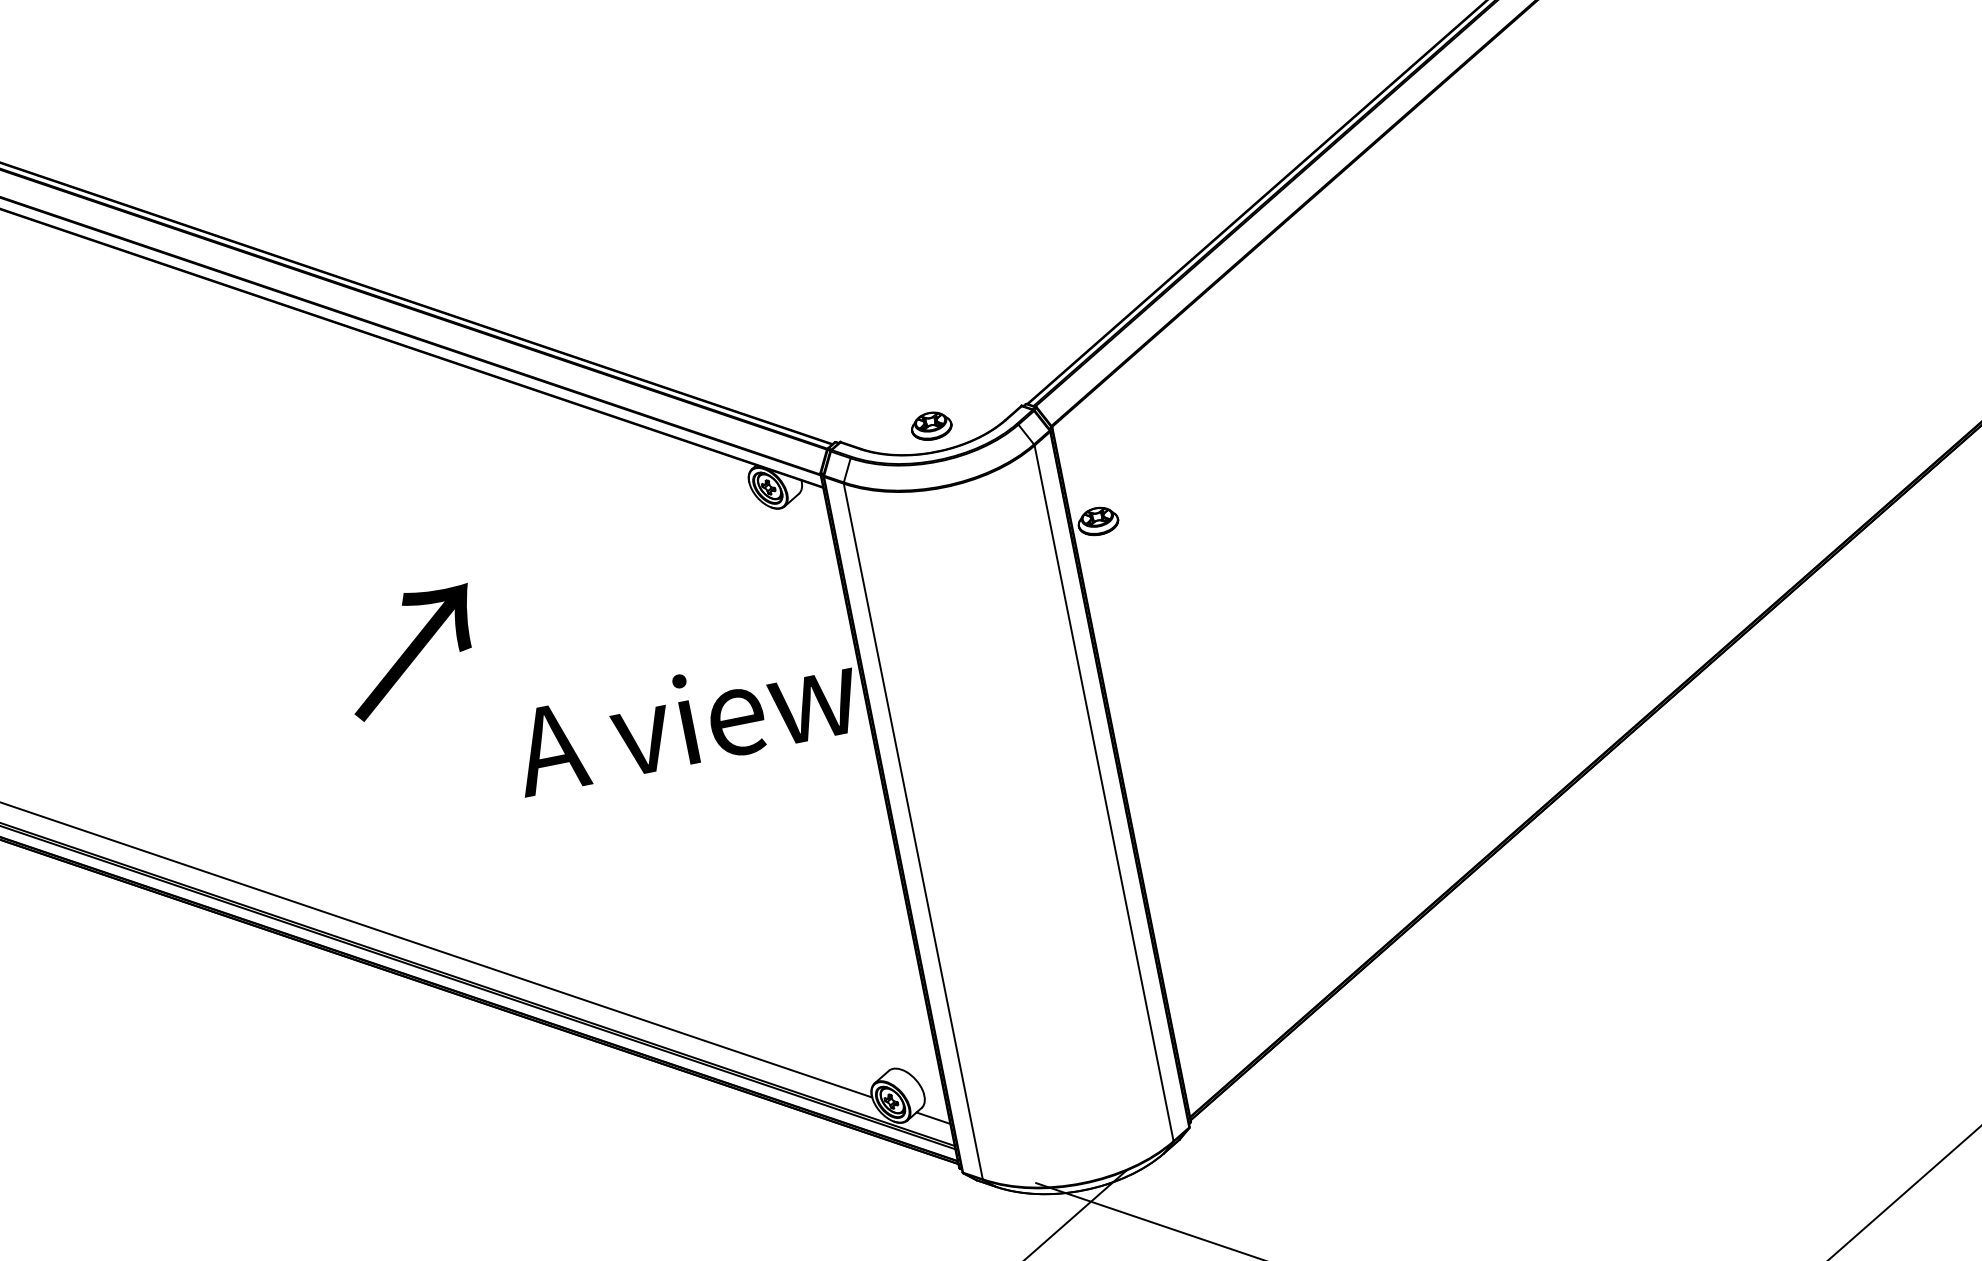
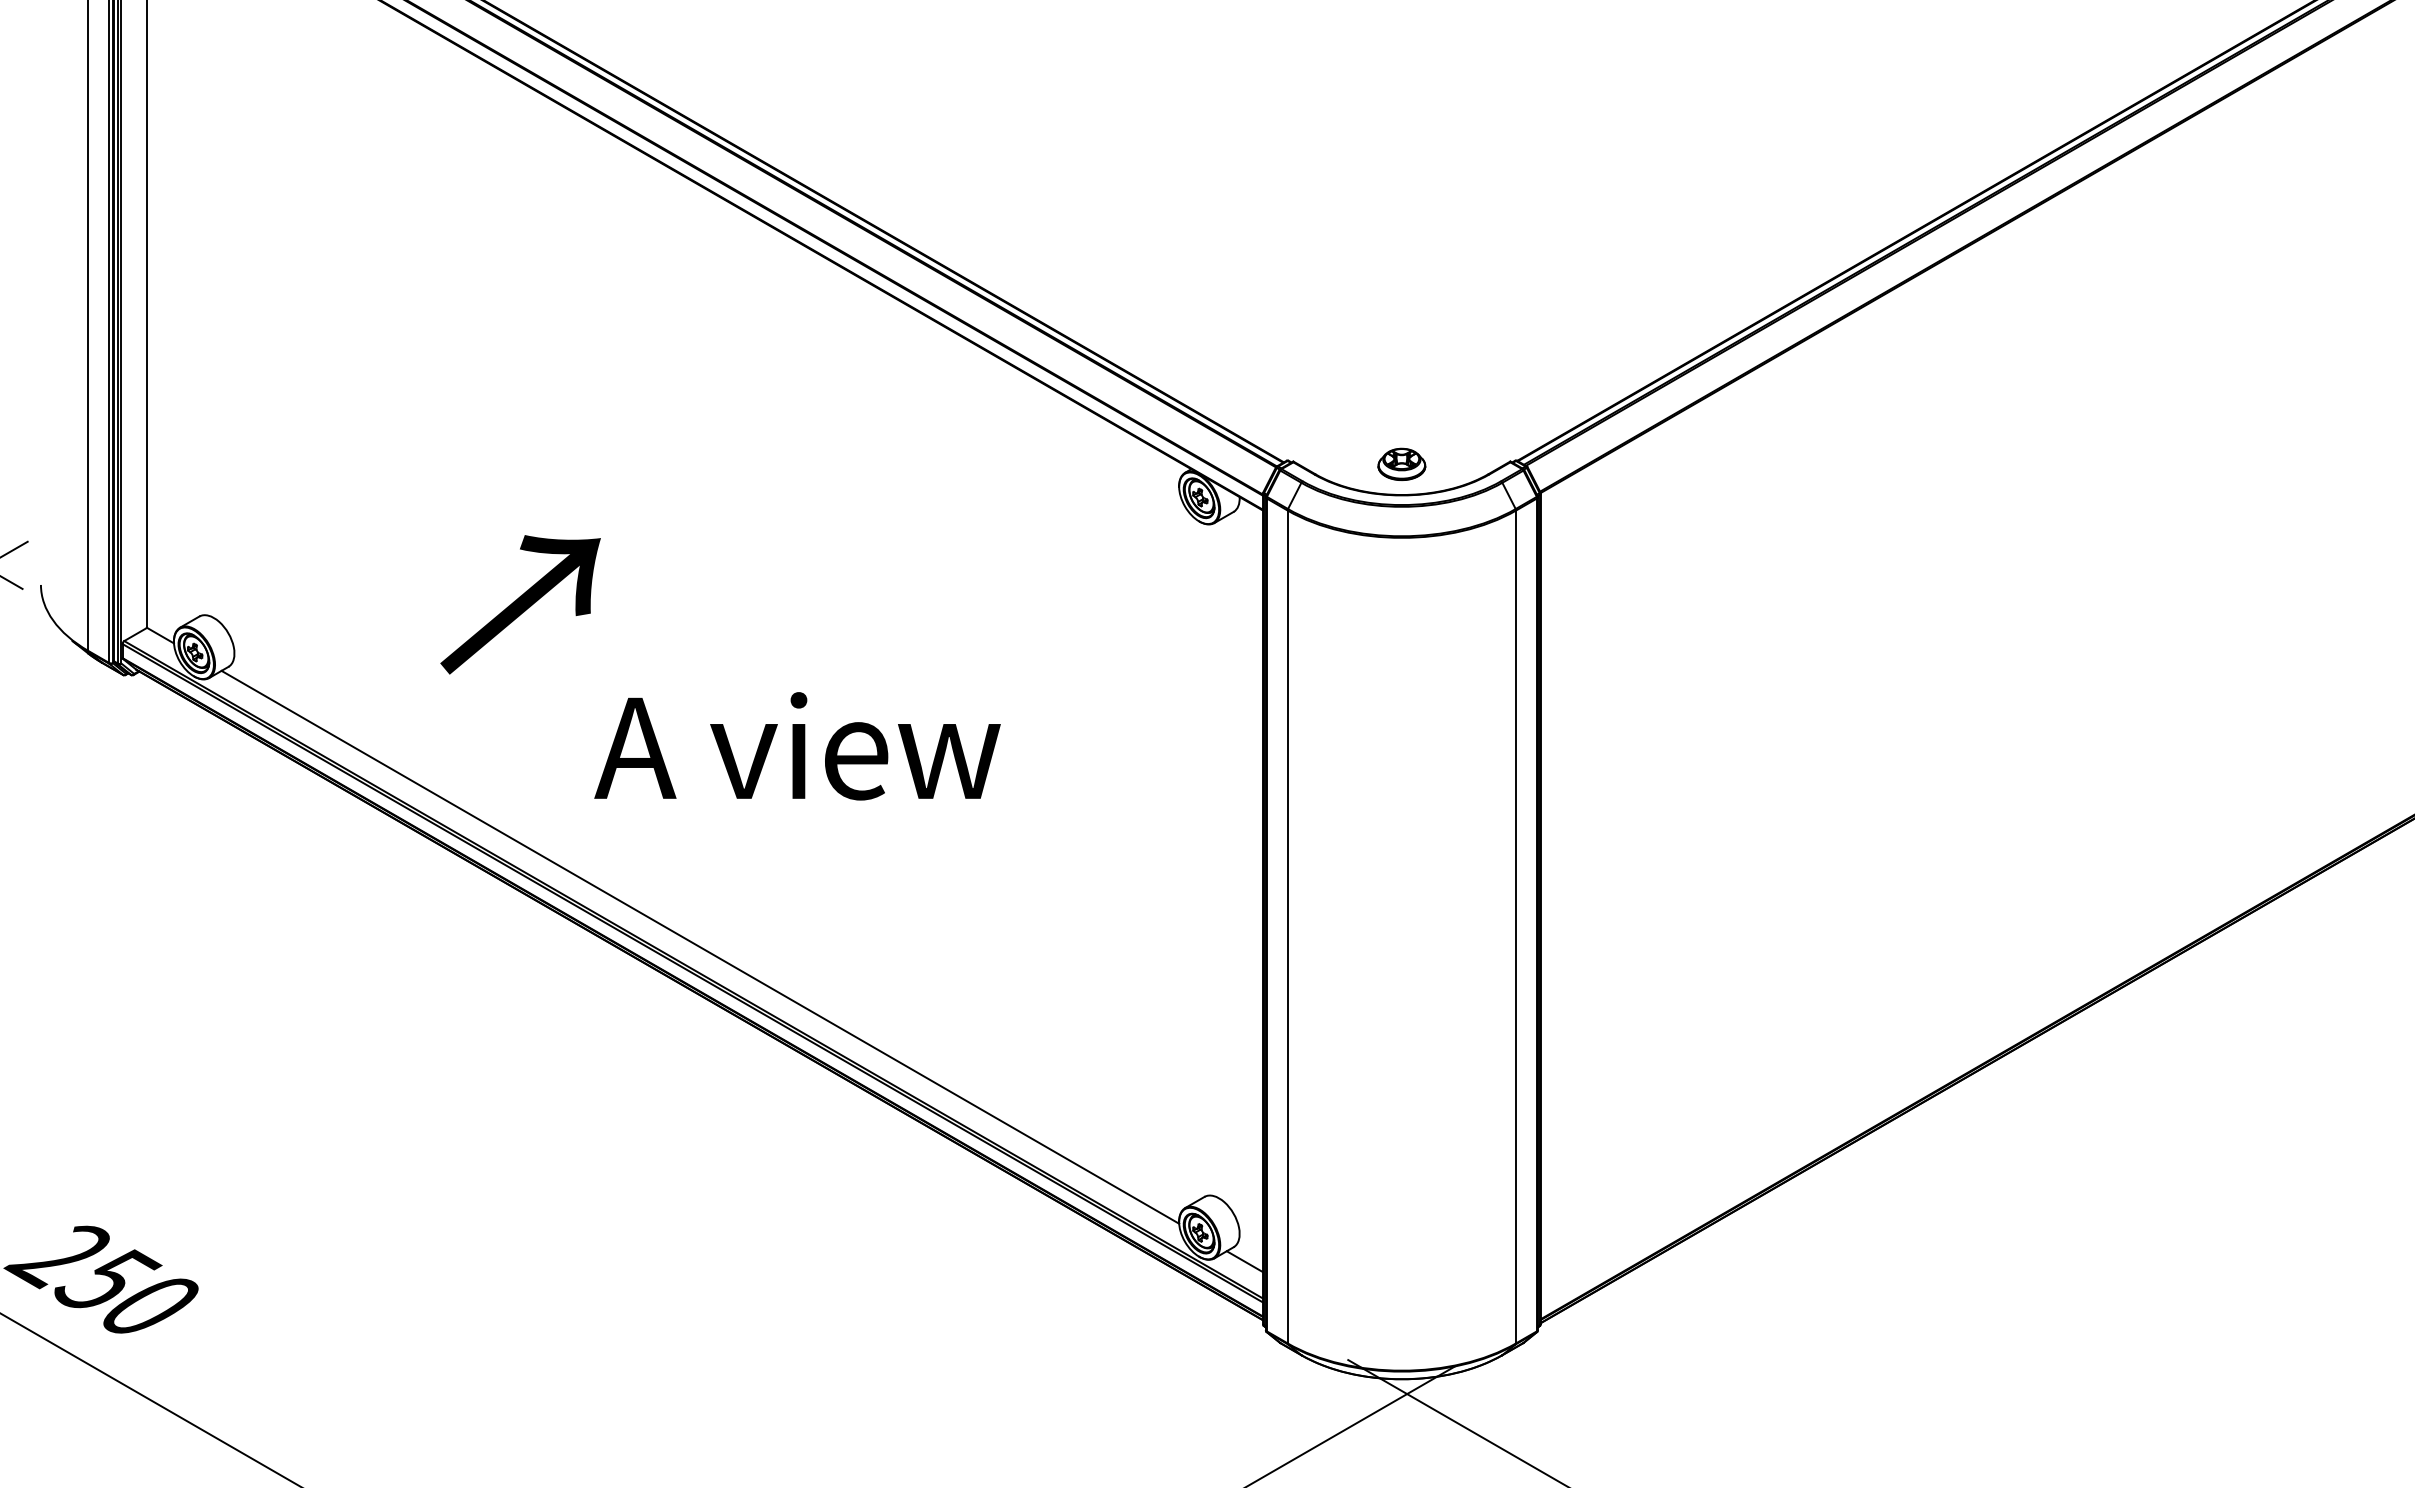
part: (1097, 520) -> (1571, 611), removed
text: (411, 651) -> (520, 604), moved
text: (685, 720) -> (797, 746), moved

